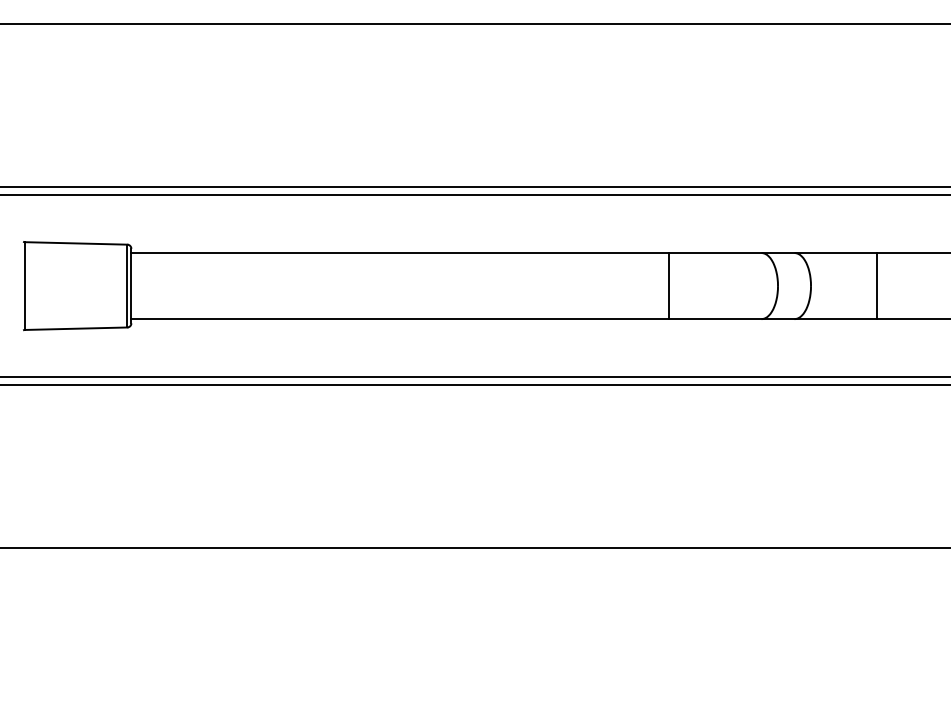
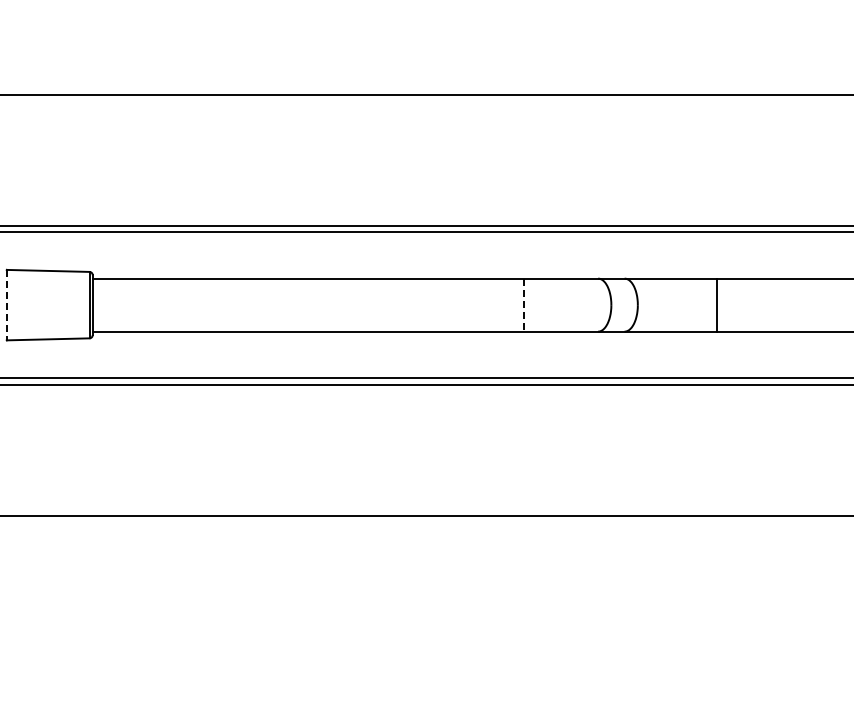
line: (876, 285) -> (716, 304), moved
line: (25, 286) -> (7, 305), solid -> dashed
line: (668, 286) -> (523, 305), solid -> dashed

